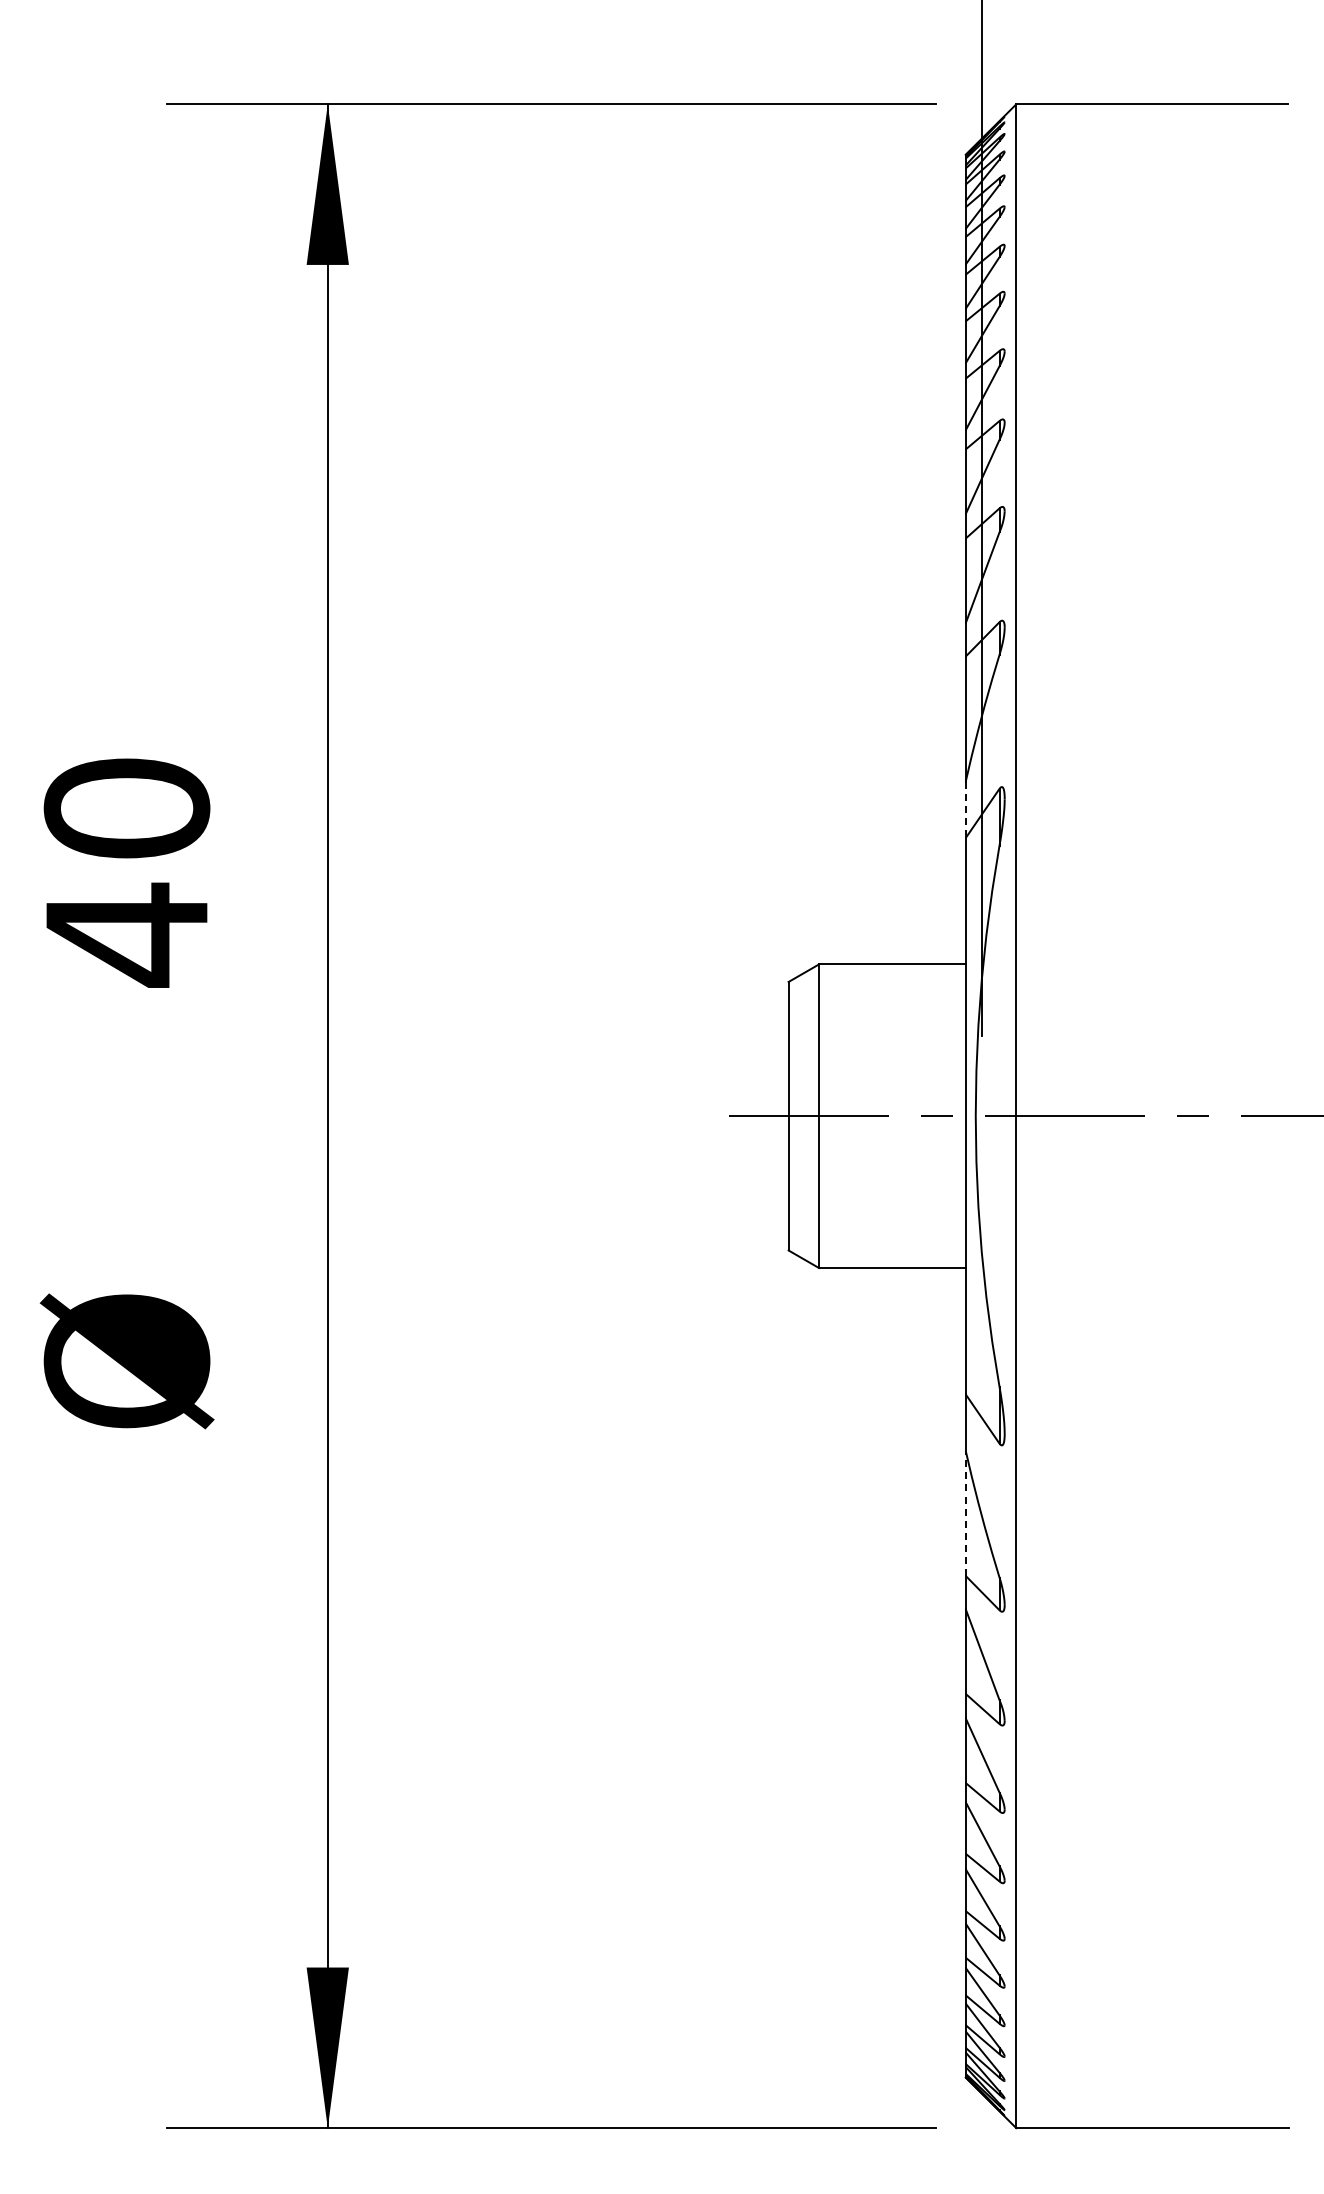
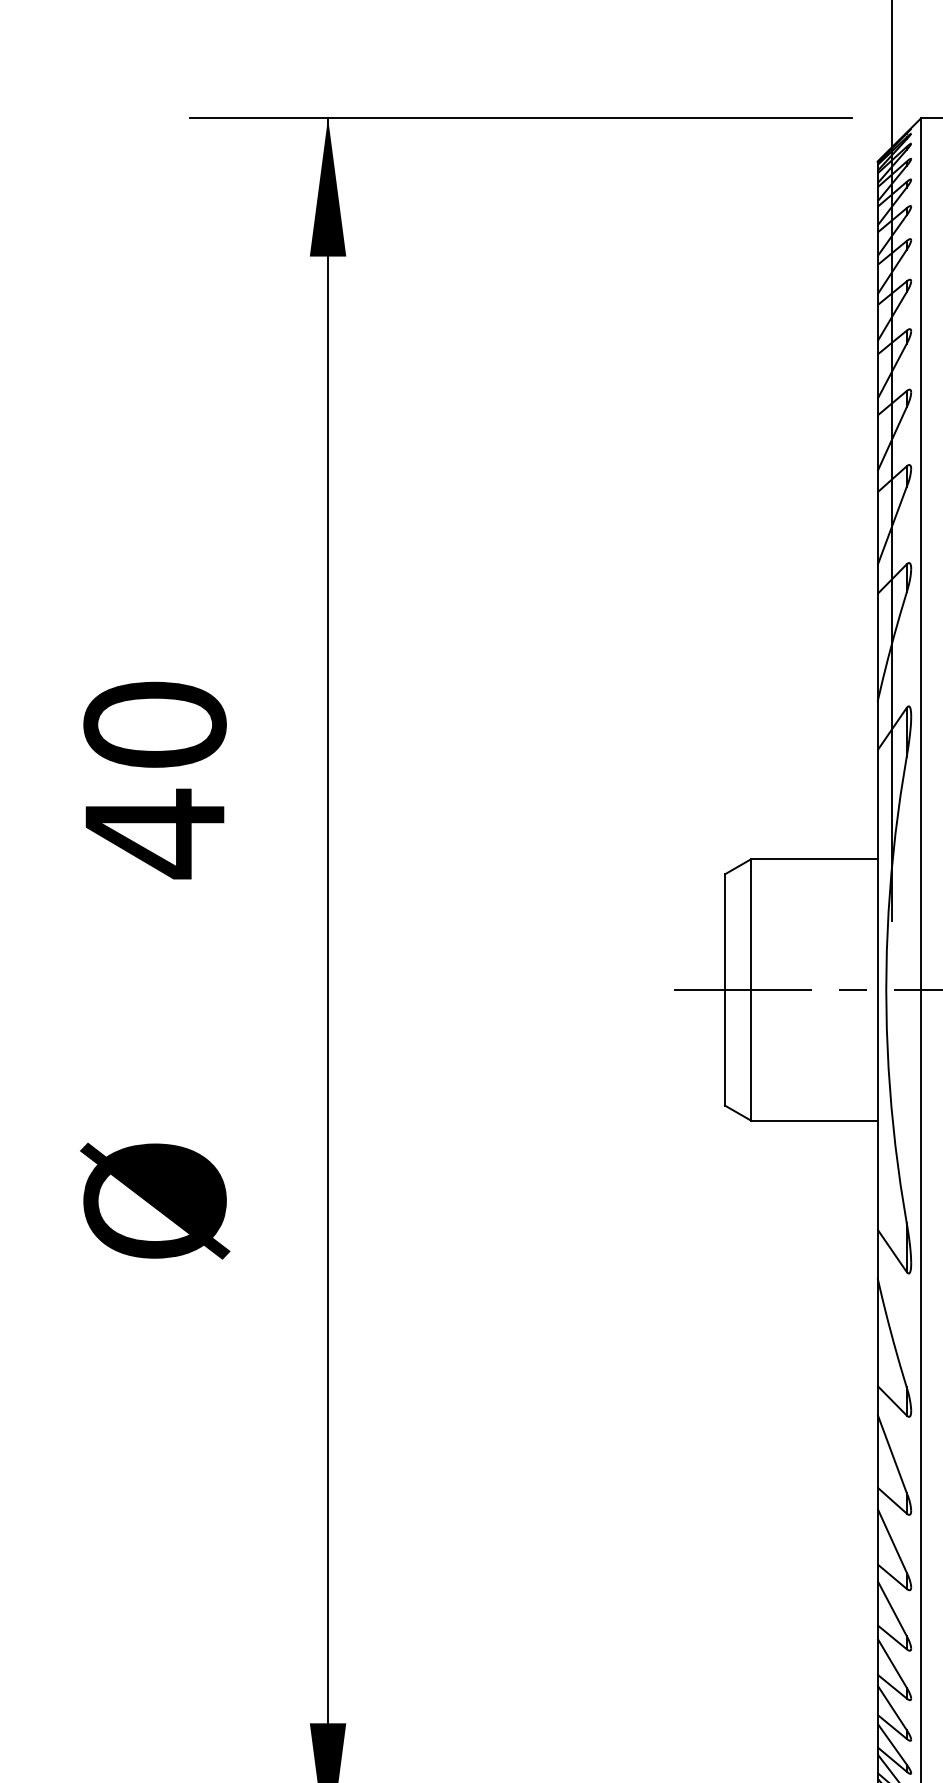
line: (965, 810) -> (877, 726), dashed -> solid
line: (965, 1513) -> (877, 1332), dashed -> solid

